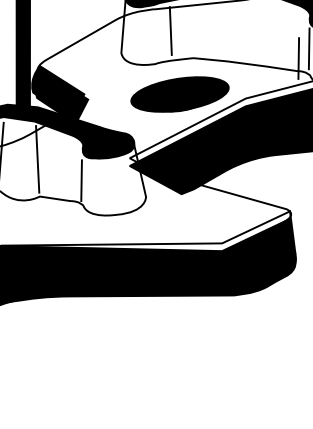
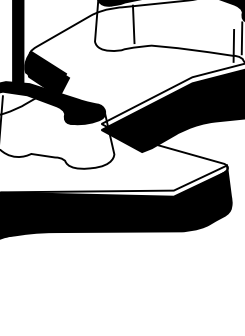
part: (179, 93) -> (140, 73), removed
line: (37, 158) -> (29, 124), removed
line: (81, 180) -> (63, 141), removed

